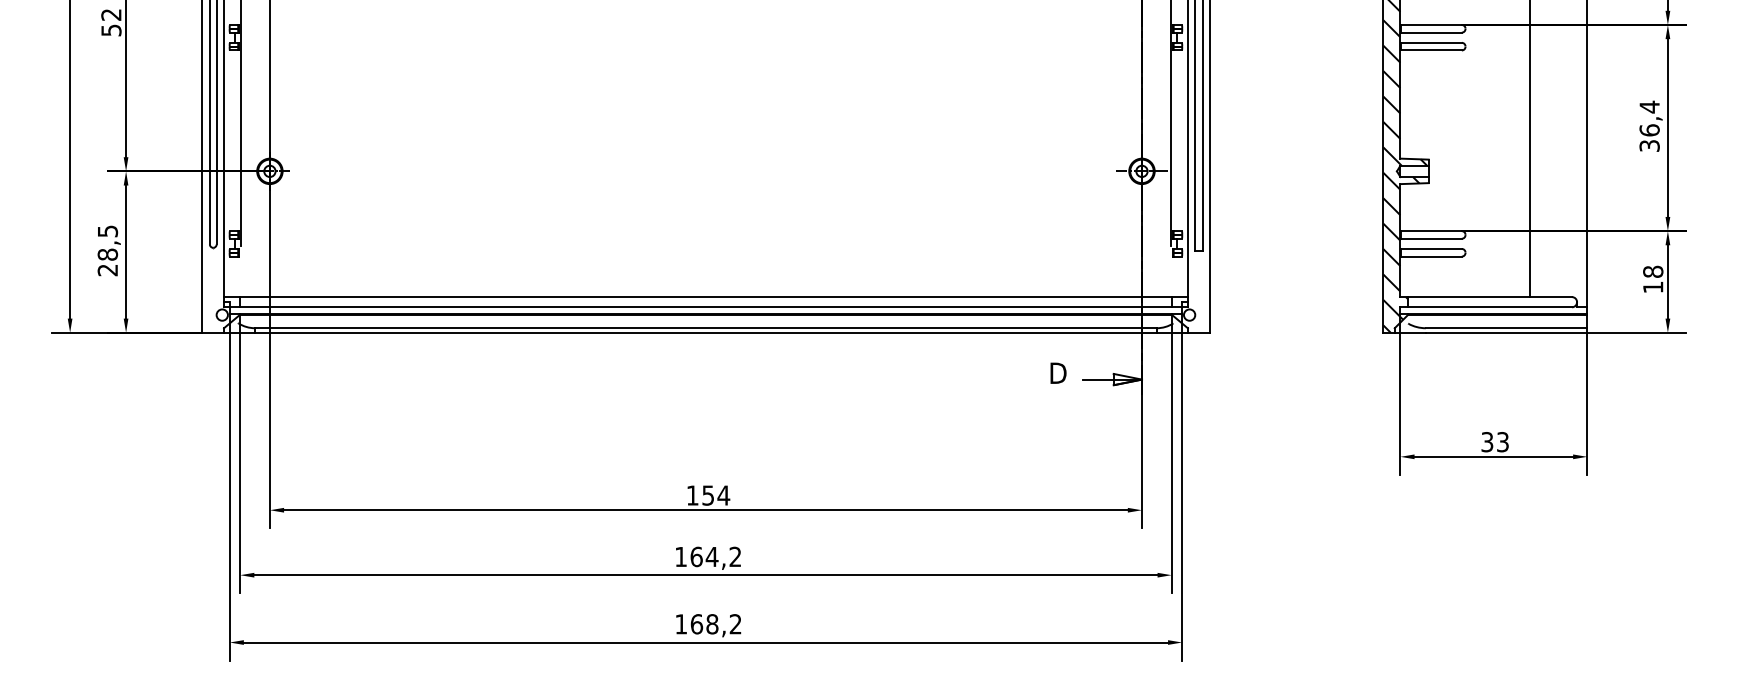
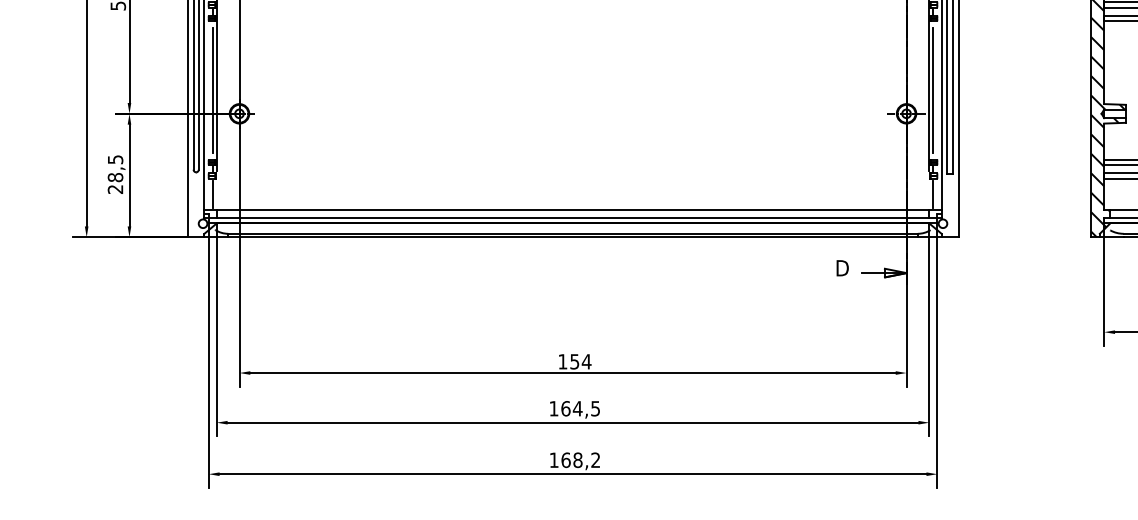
line: (234, 140) -> (212, 90), added
line: (1176, 140) -> (932, 90), added
line: (234, 276) -> (212, 194), added
line: (1176, 276) -> (932, 194), added
text: (735, 556) -> (595, 408), 164,2 -> 164,5

